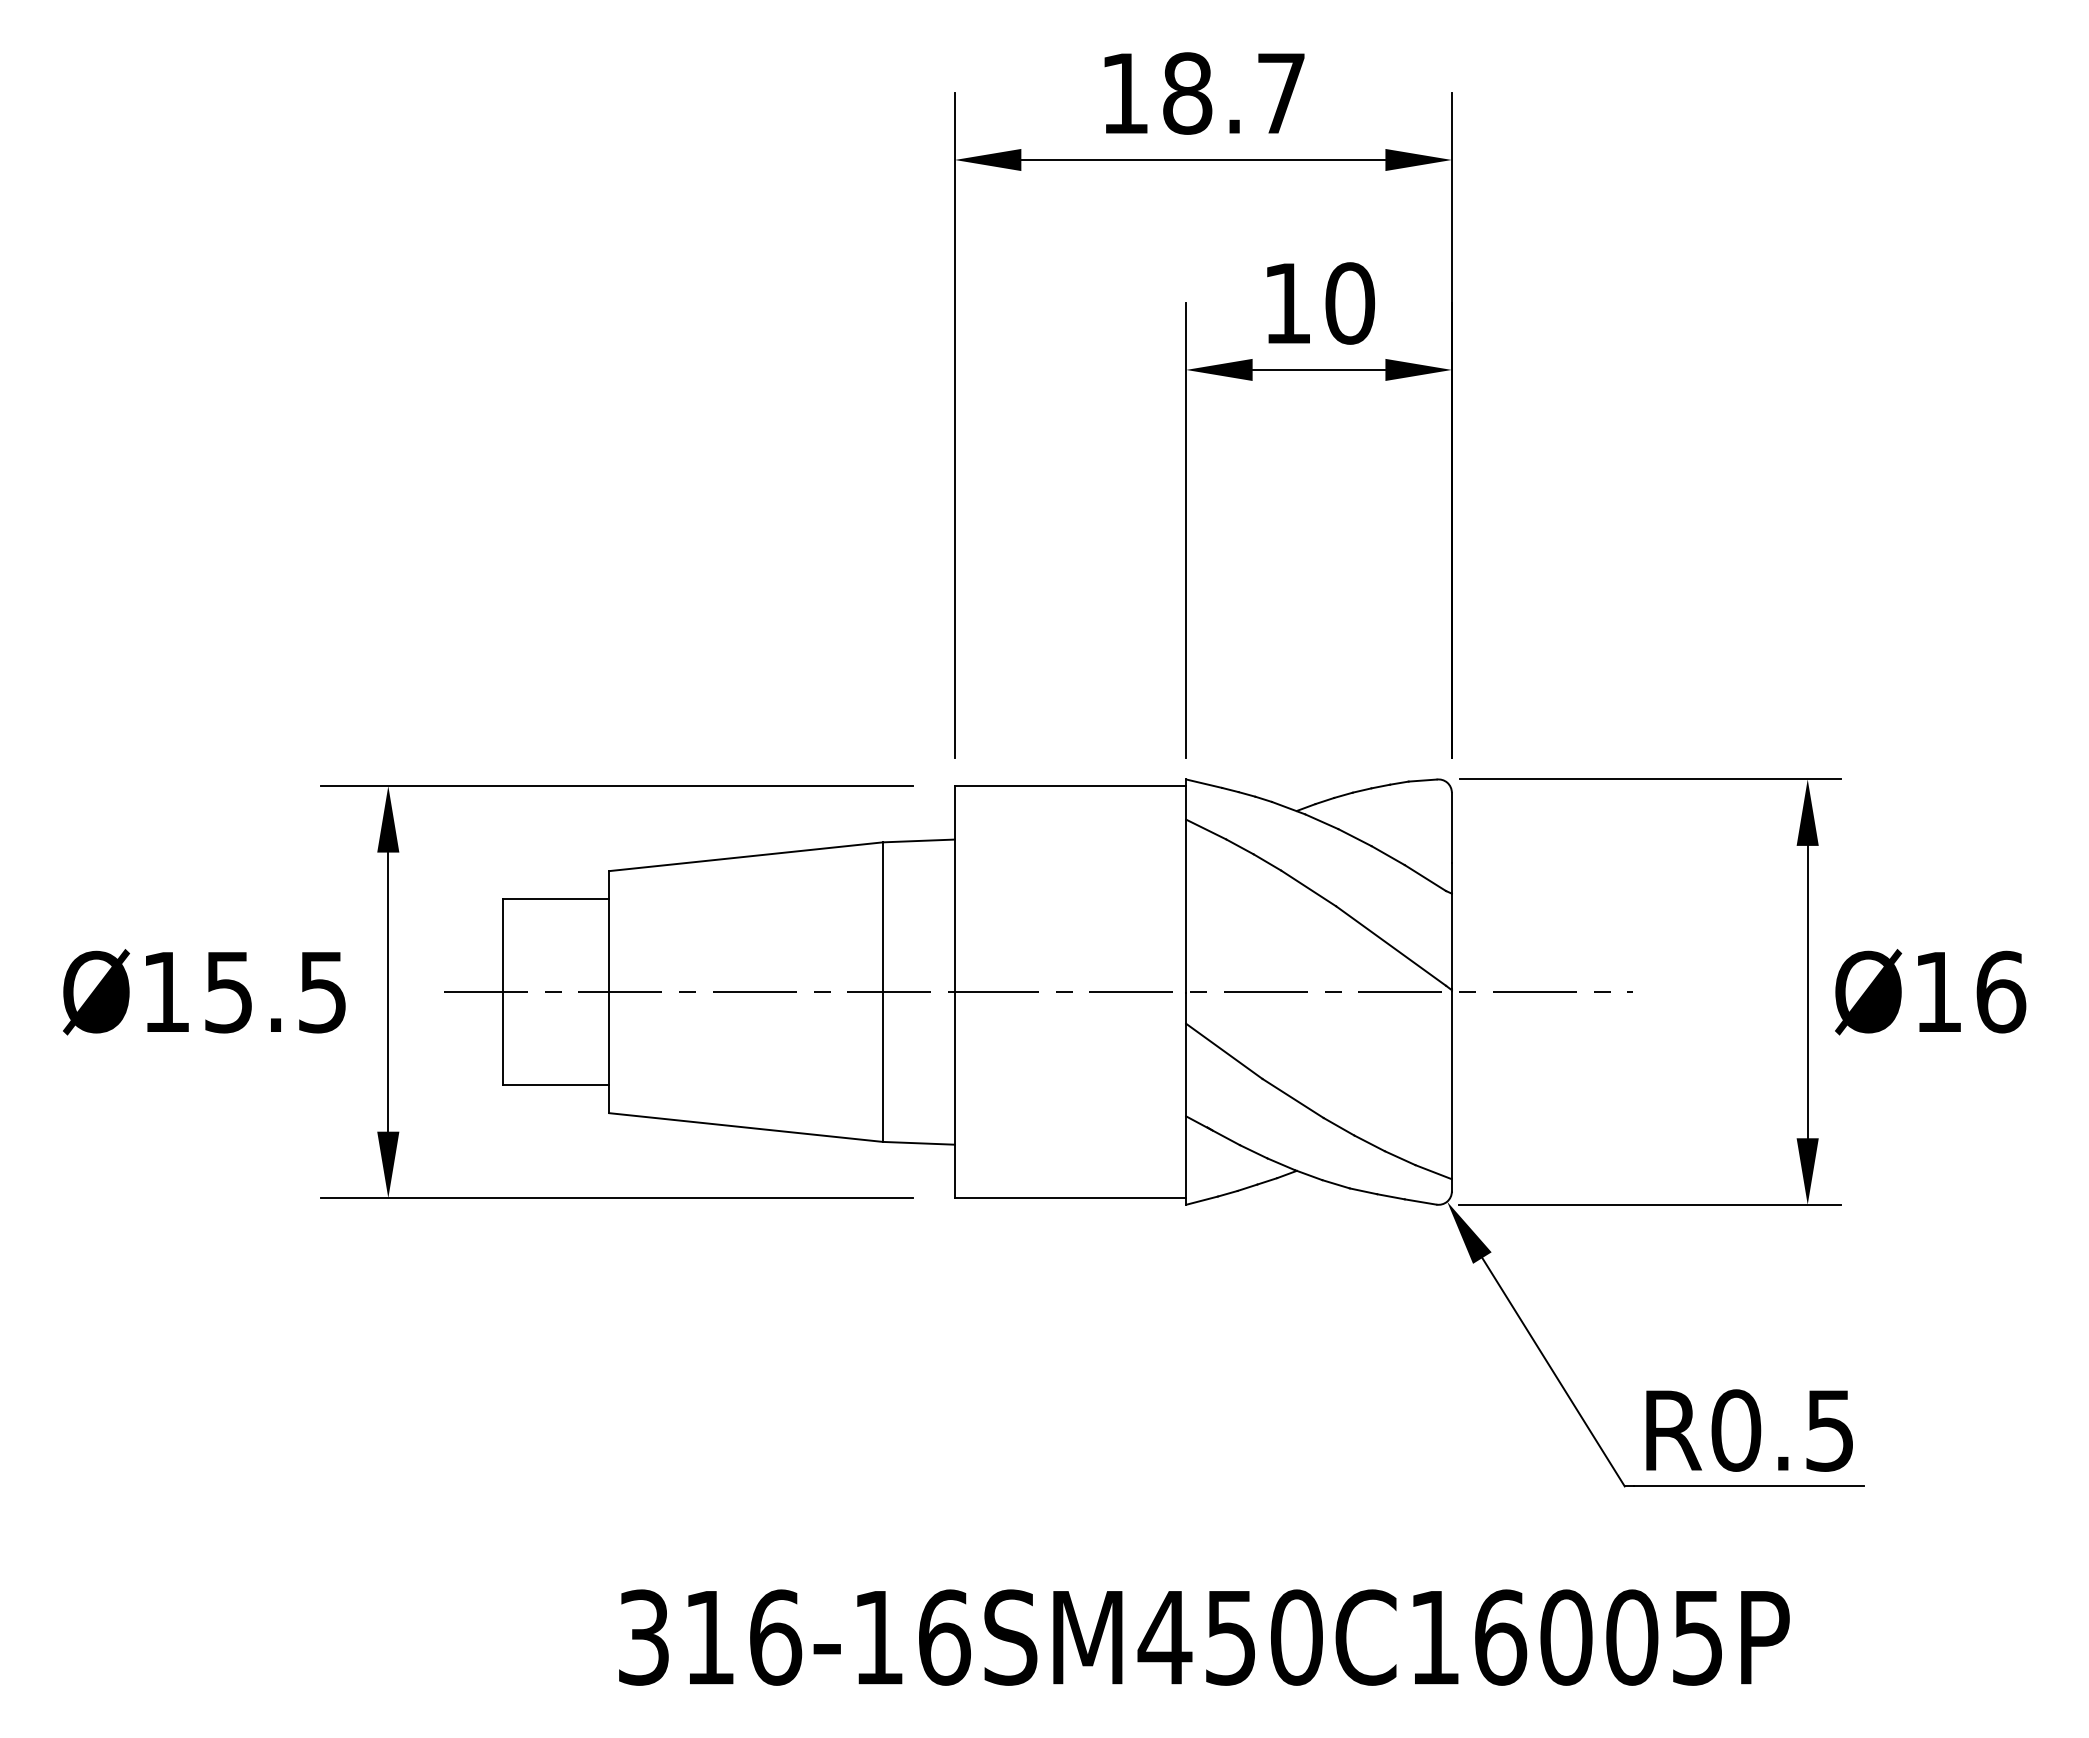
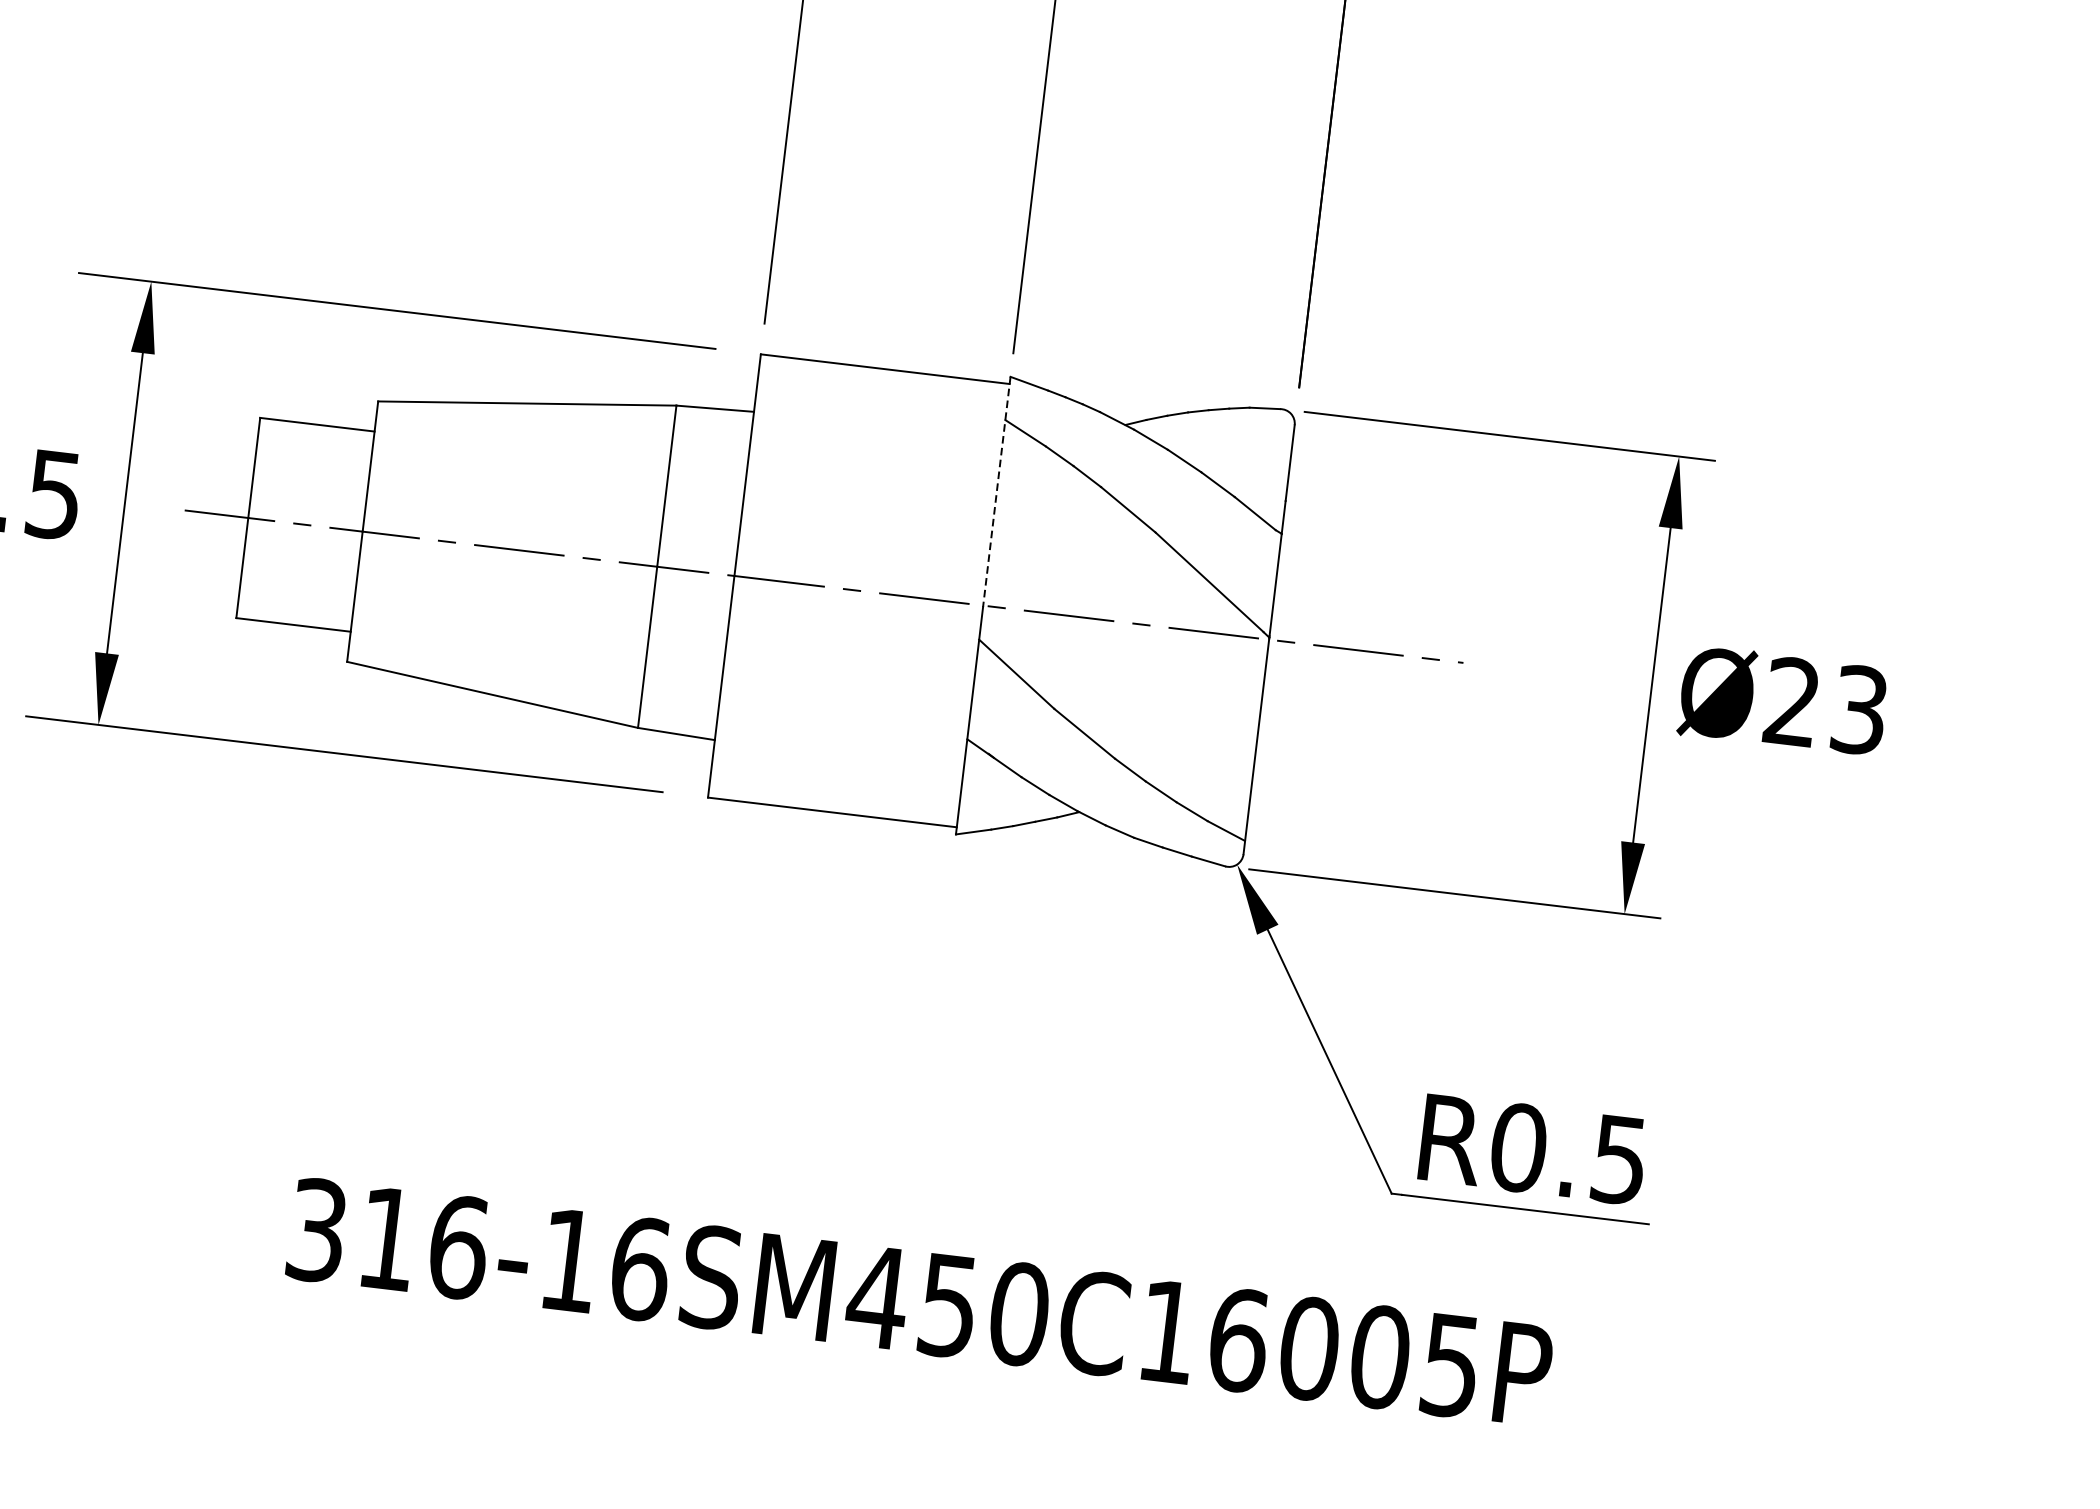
line: (1186, 886) -> (997, 492), solid -> dashed
text: (1970, 991) -> (1827, 705), Ø16 -> Ø23

